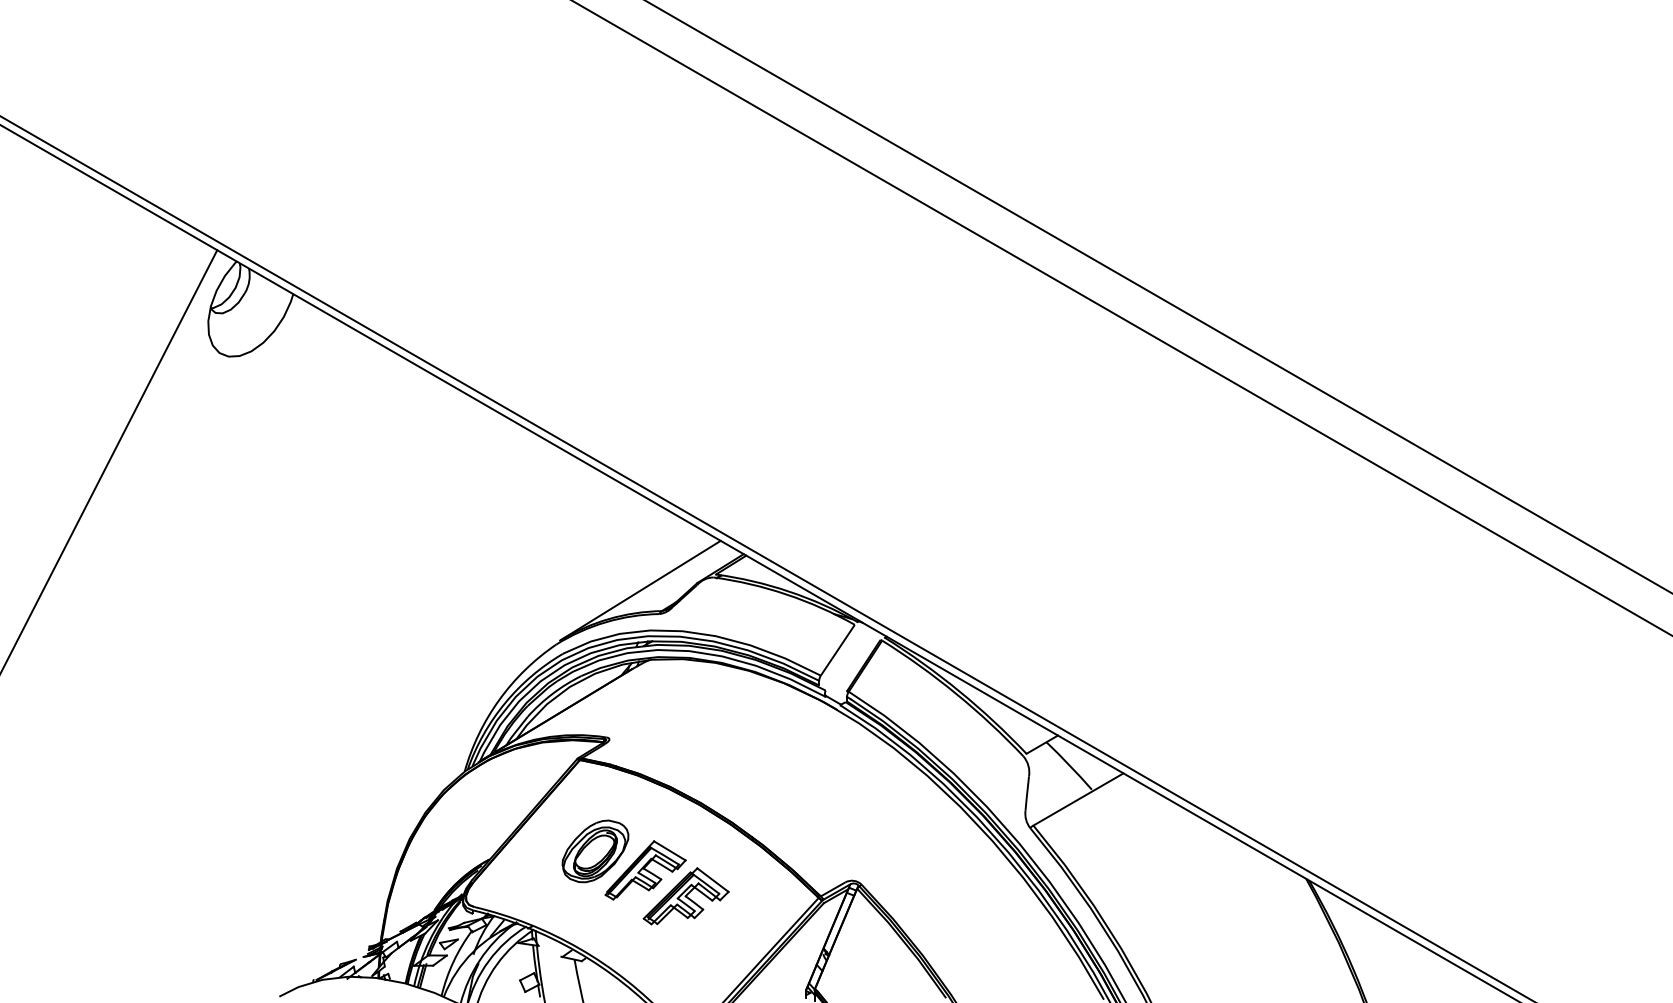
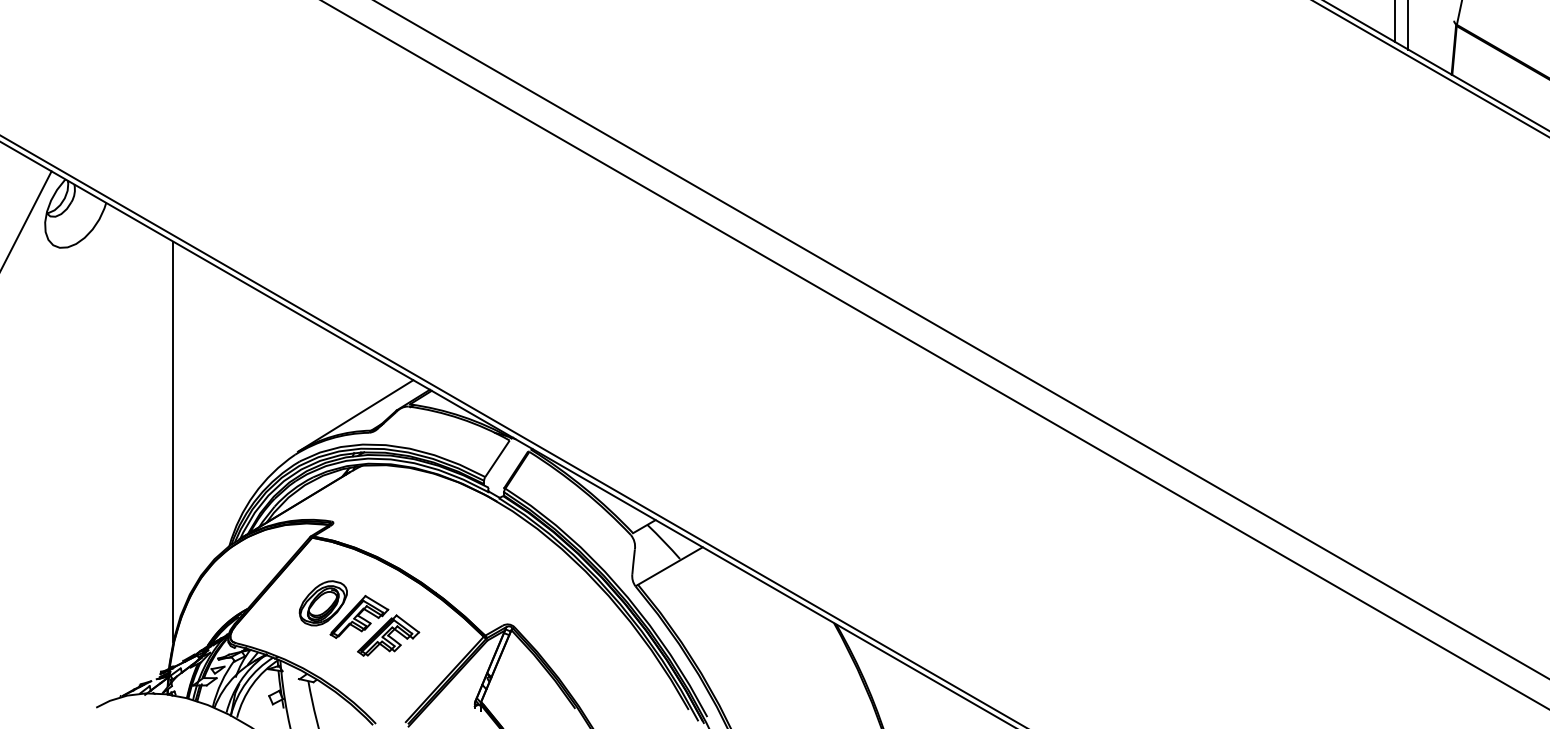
line: (386, 626) -> (173, 441), added

